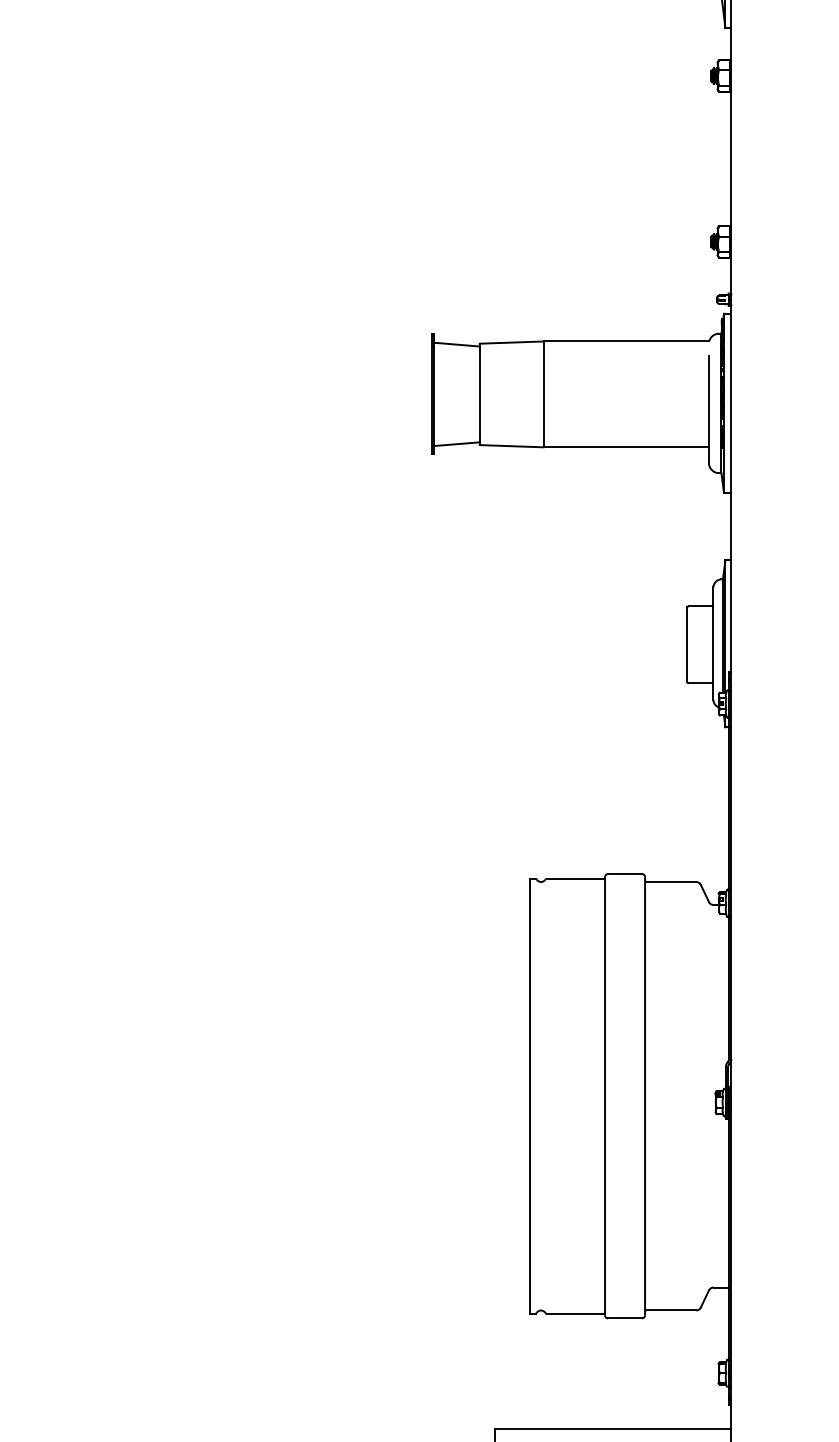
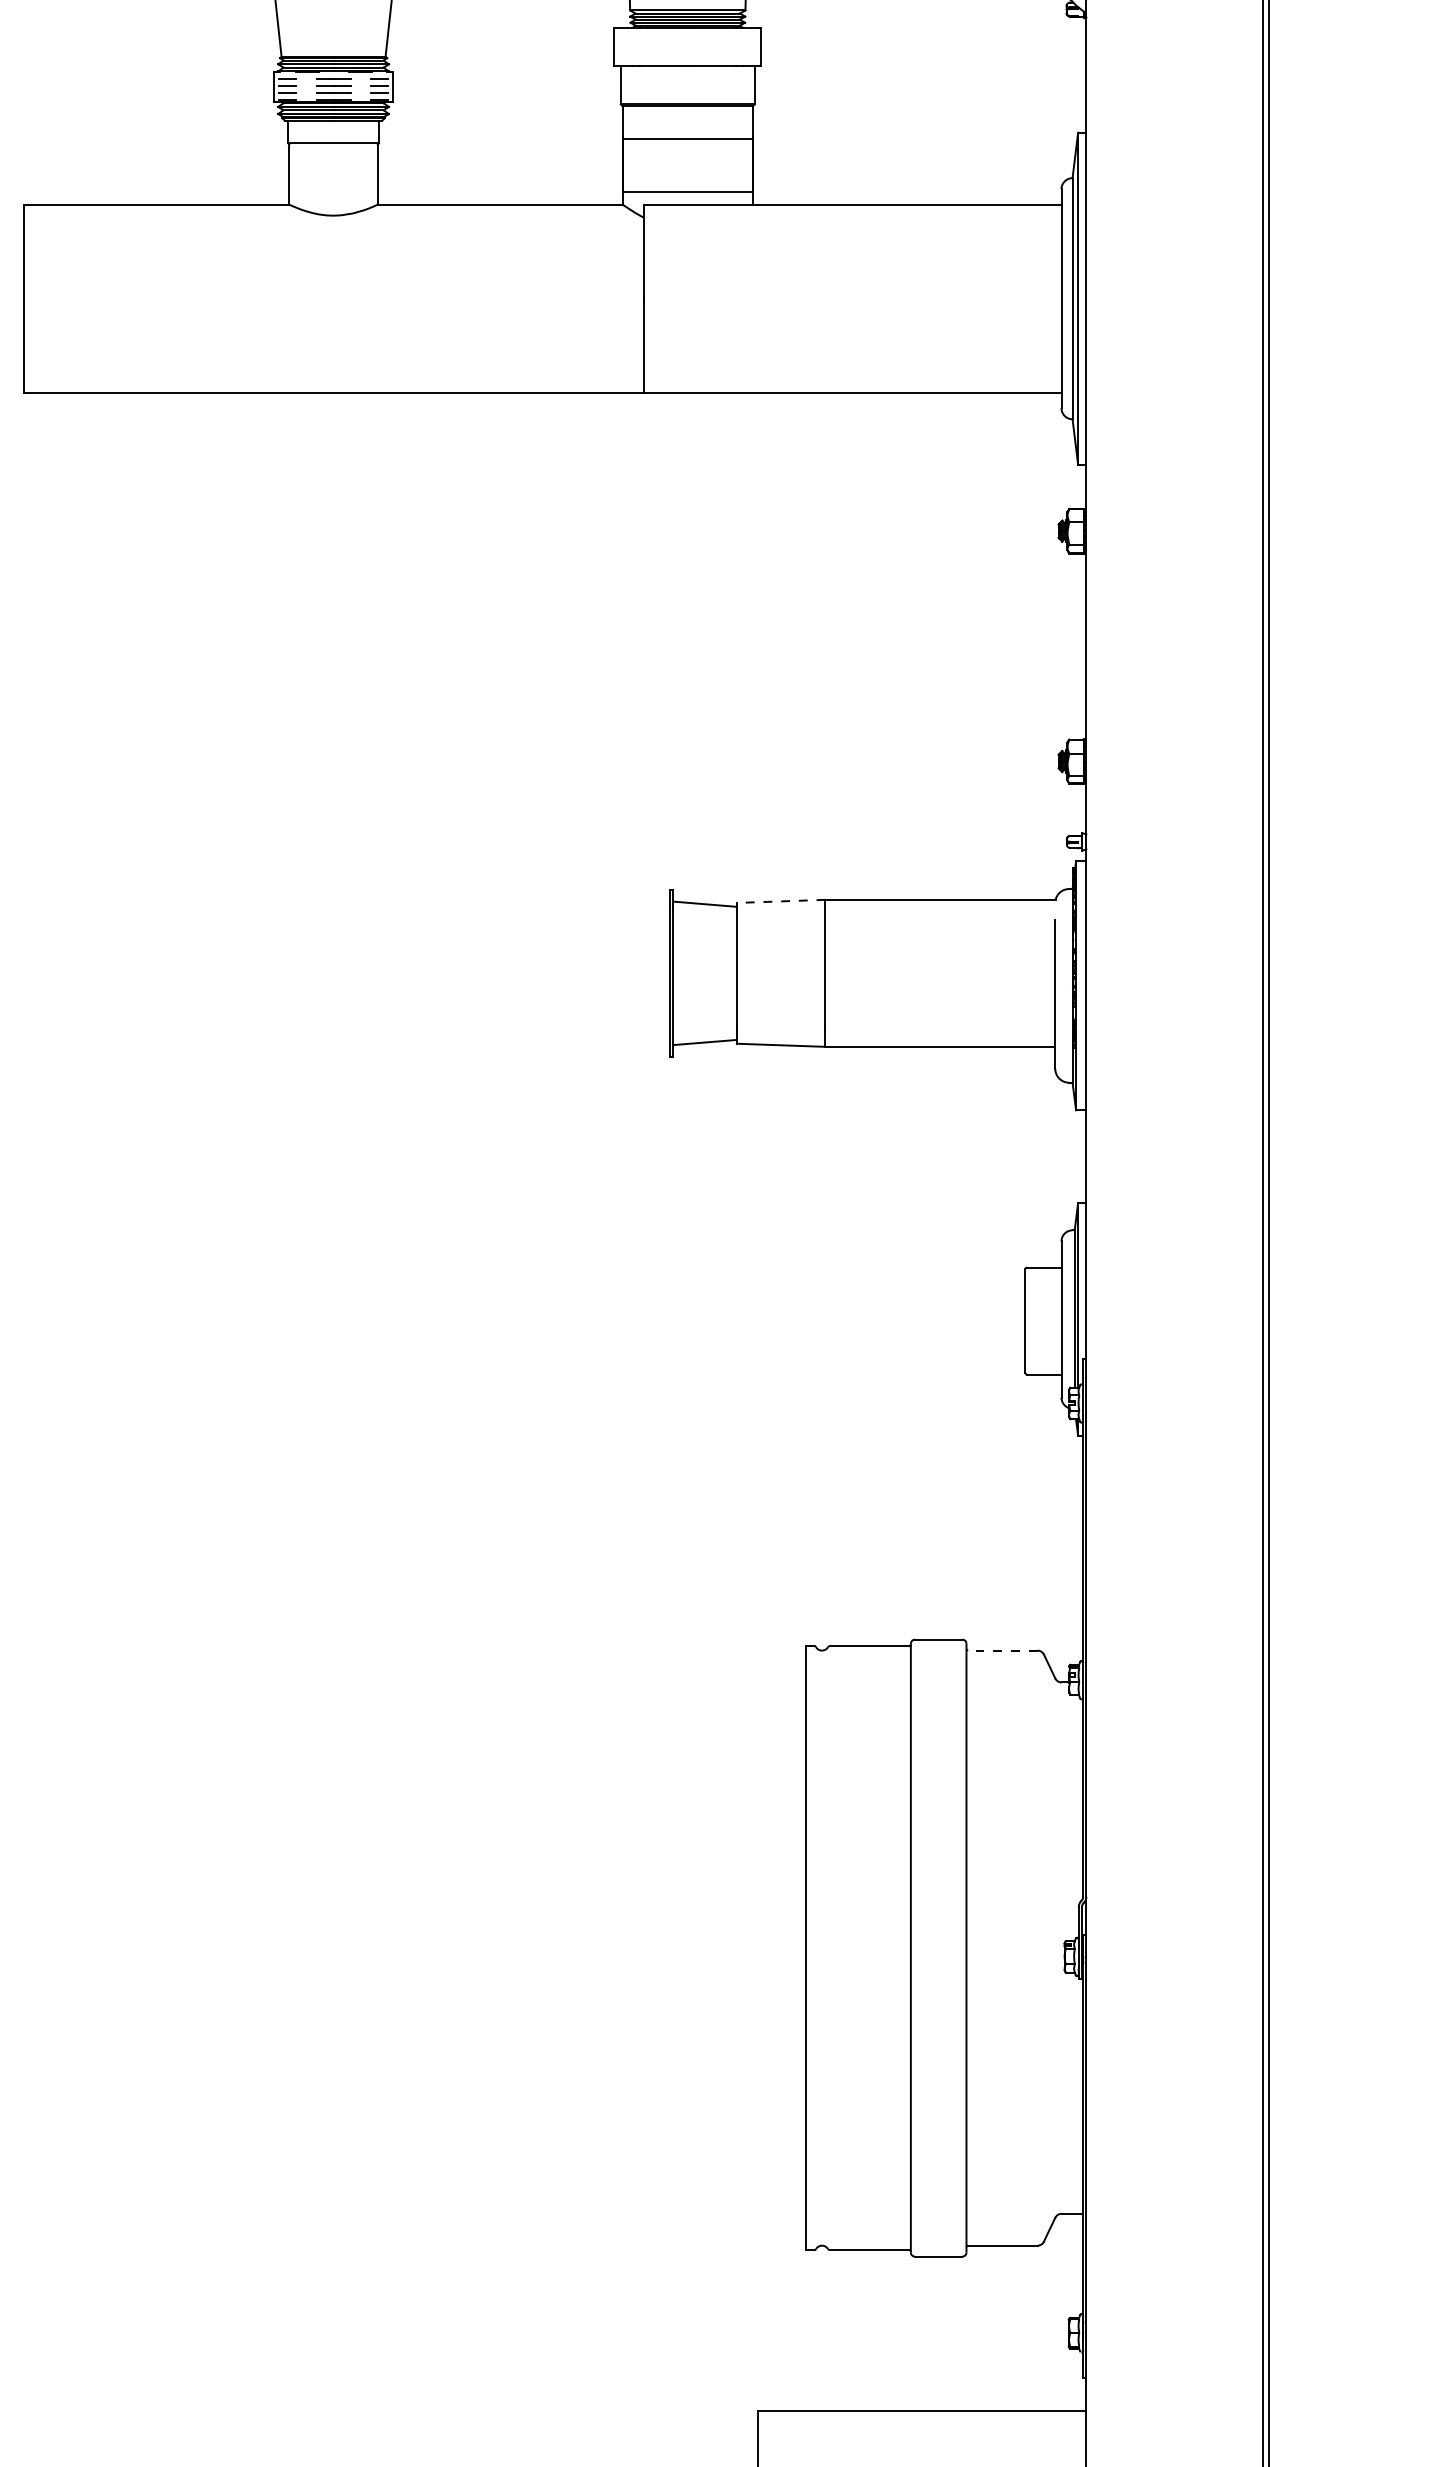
line: (511, 342) -> (780, 901), solid -> dashed
line: (670, 881) -> (1002, 1650), solid -> dashed

